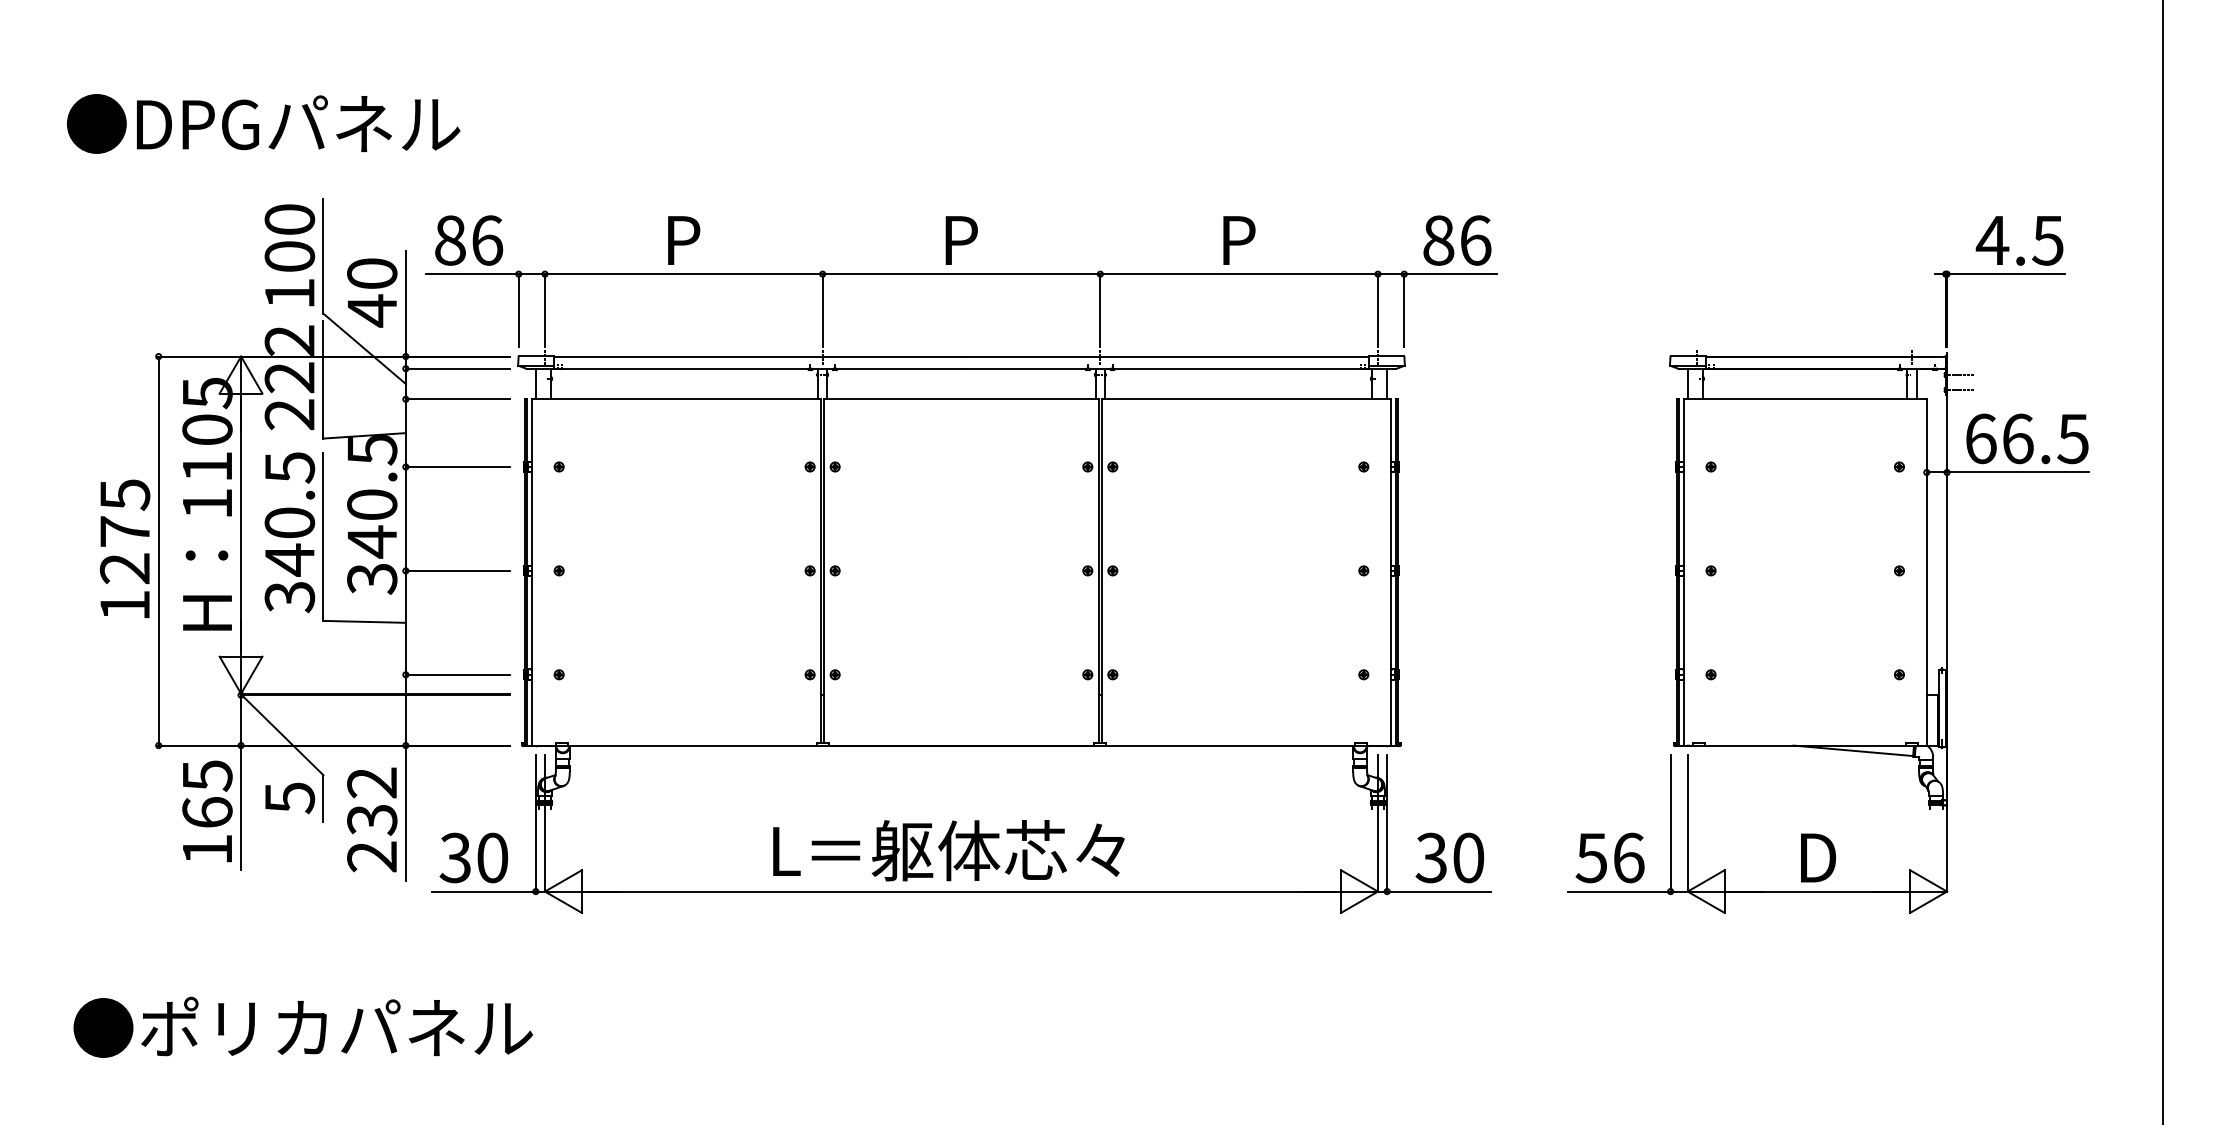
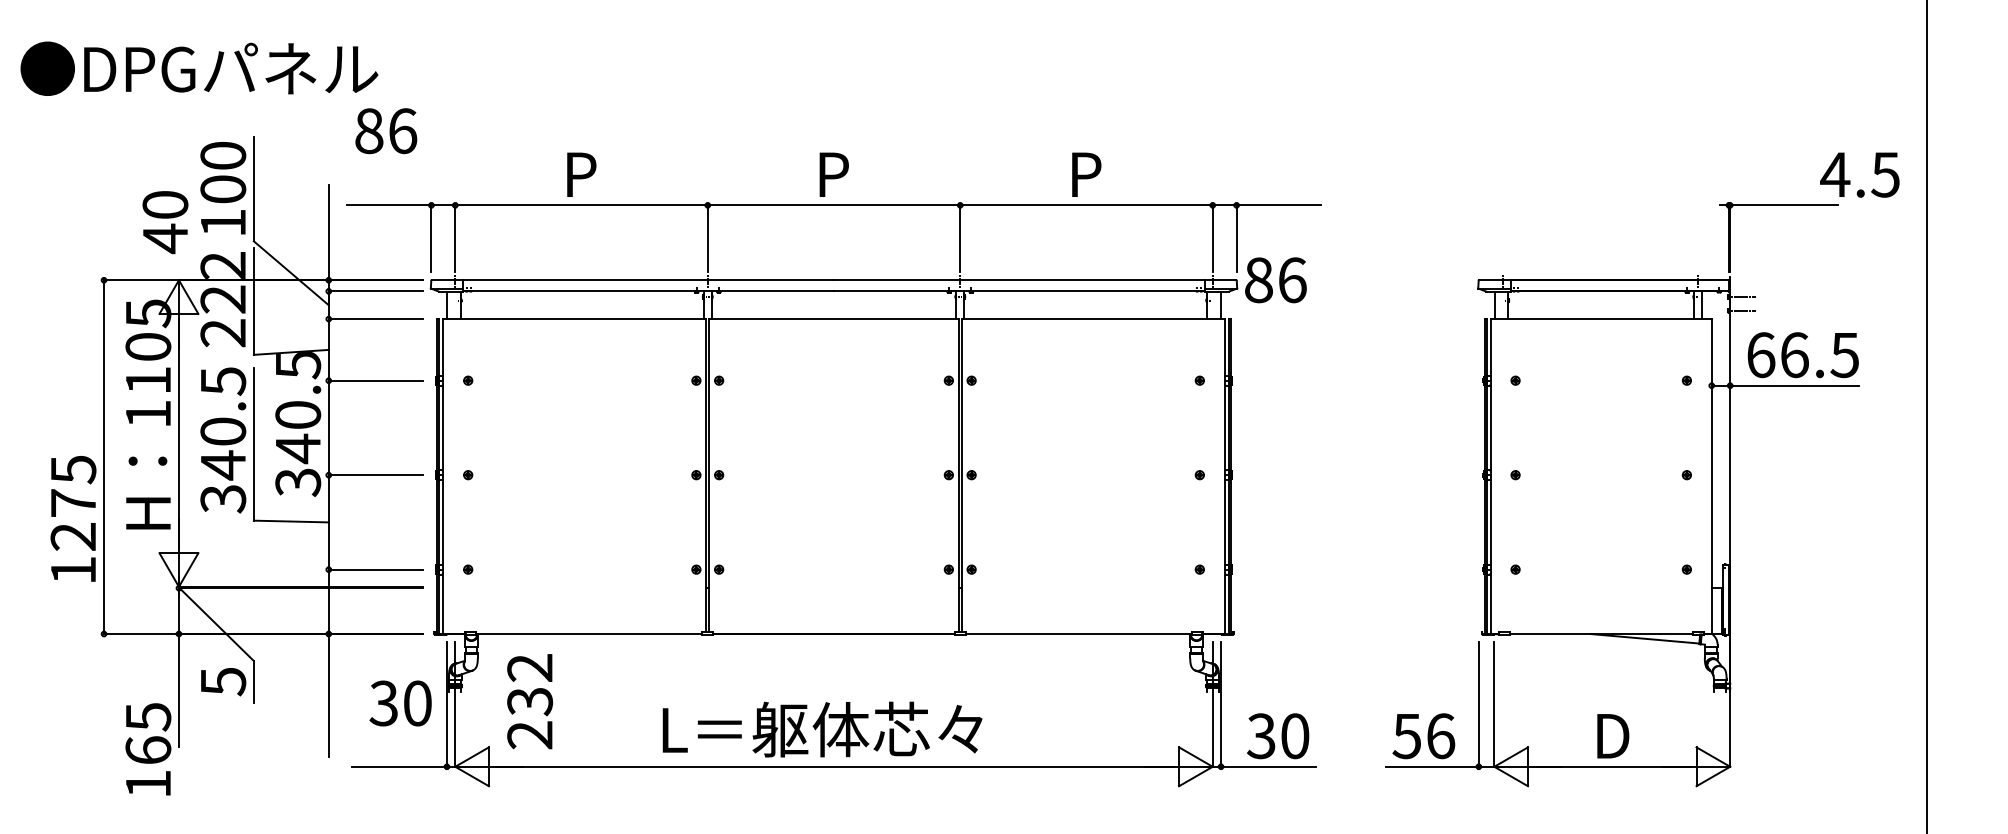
text: (469, 240) -> (386, 131), moved
text: (1457, 240) -> (1275, 280), moved
text: (2019, 240) -> (1859, 174), moved
text: (372, 292) -> (165, 222), moved
text: (125, 548) -> (73, 518), moved
text: (207, 811) -> (148, 749), moved
text: (372, 819) -> (530, 701), moved
text: (473, 857) -> (400, 703), moved

